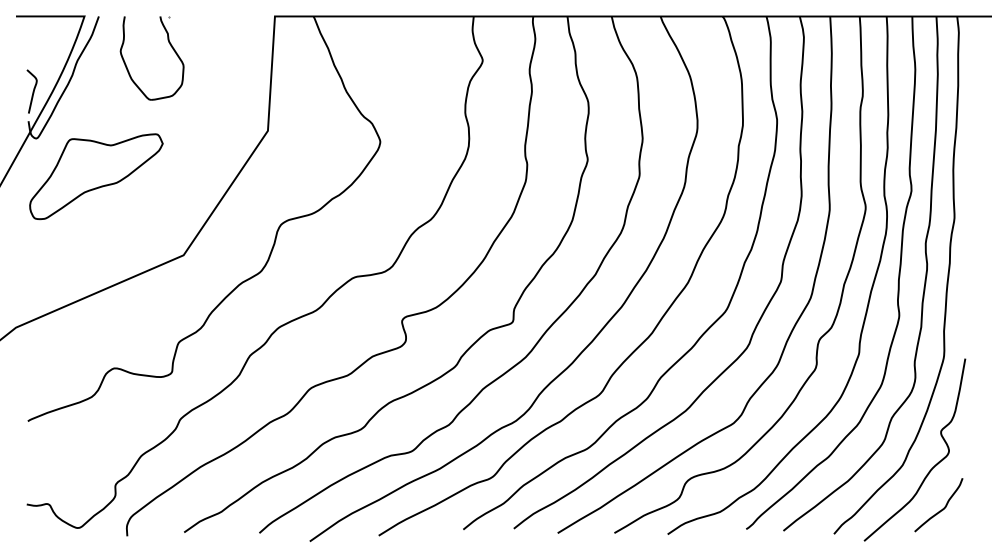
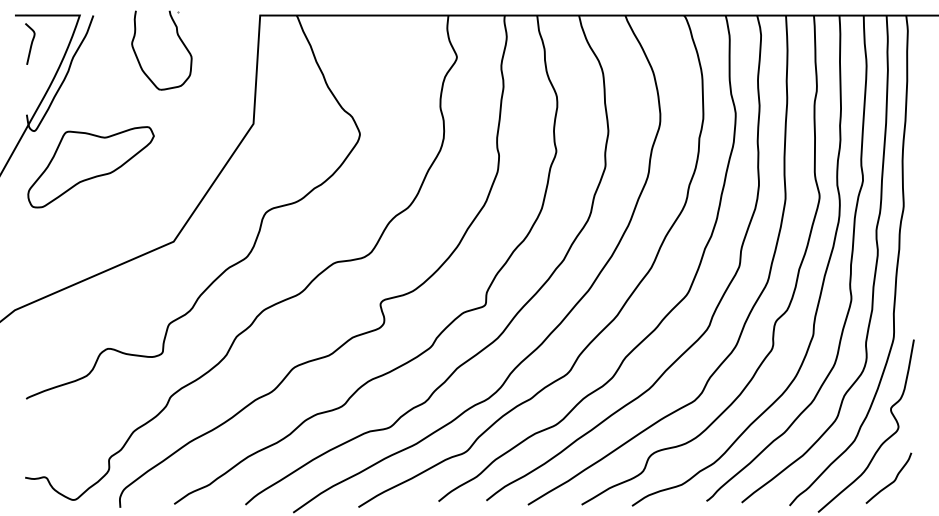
part: (170, 46) -> (179, 39), moved
curve: (32, 91) -> (30, 43), moved

